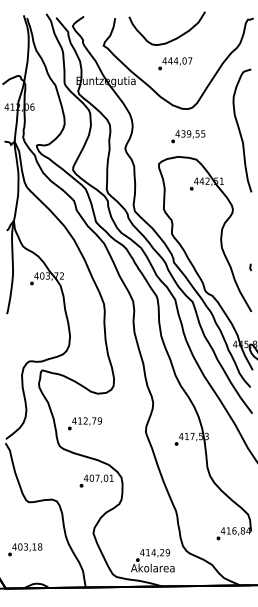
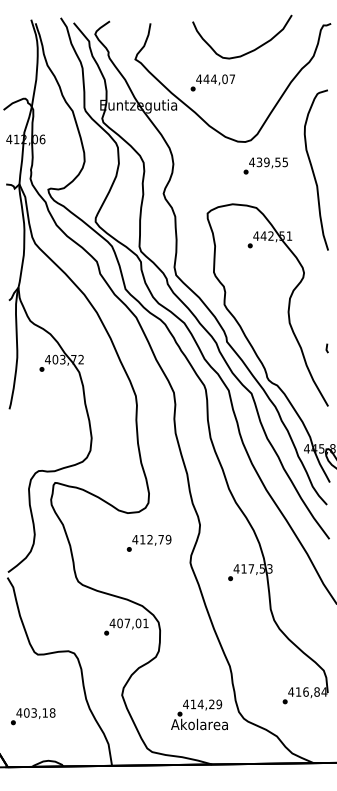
curve: (171, 39) -> (248, 51), moved
text: (175, 63) -> (212, 82), moved
text: (188, 136) -> (265, 165), moved
text: (84, 423) -> (148, 542), moved
text: (152, 560) -> (199, 714), moved

